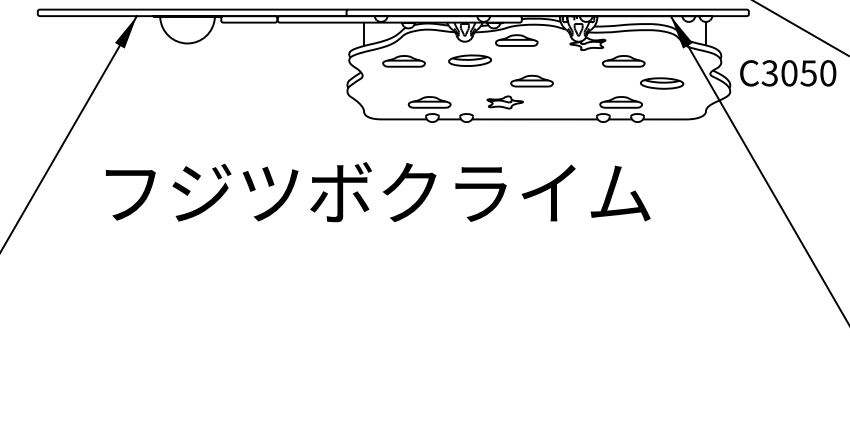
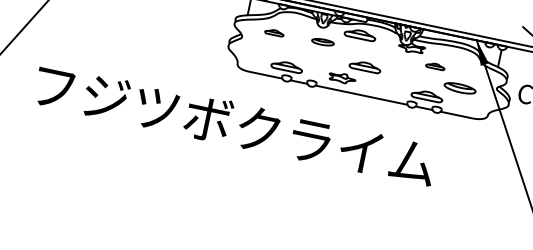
part: (469, 60) -> (322, 42), size x0.7
part: (403, 61) -> (274, 32), size x0.6
part: (623, 61) -> (435, 66), size x0.6

